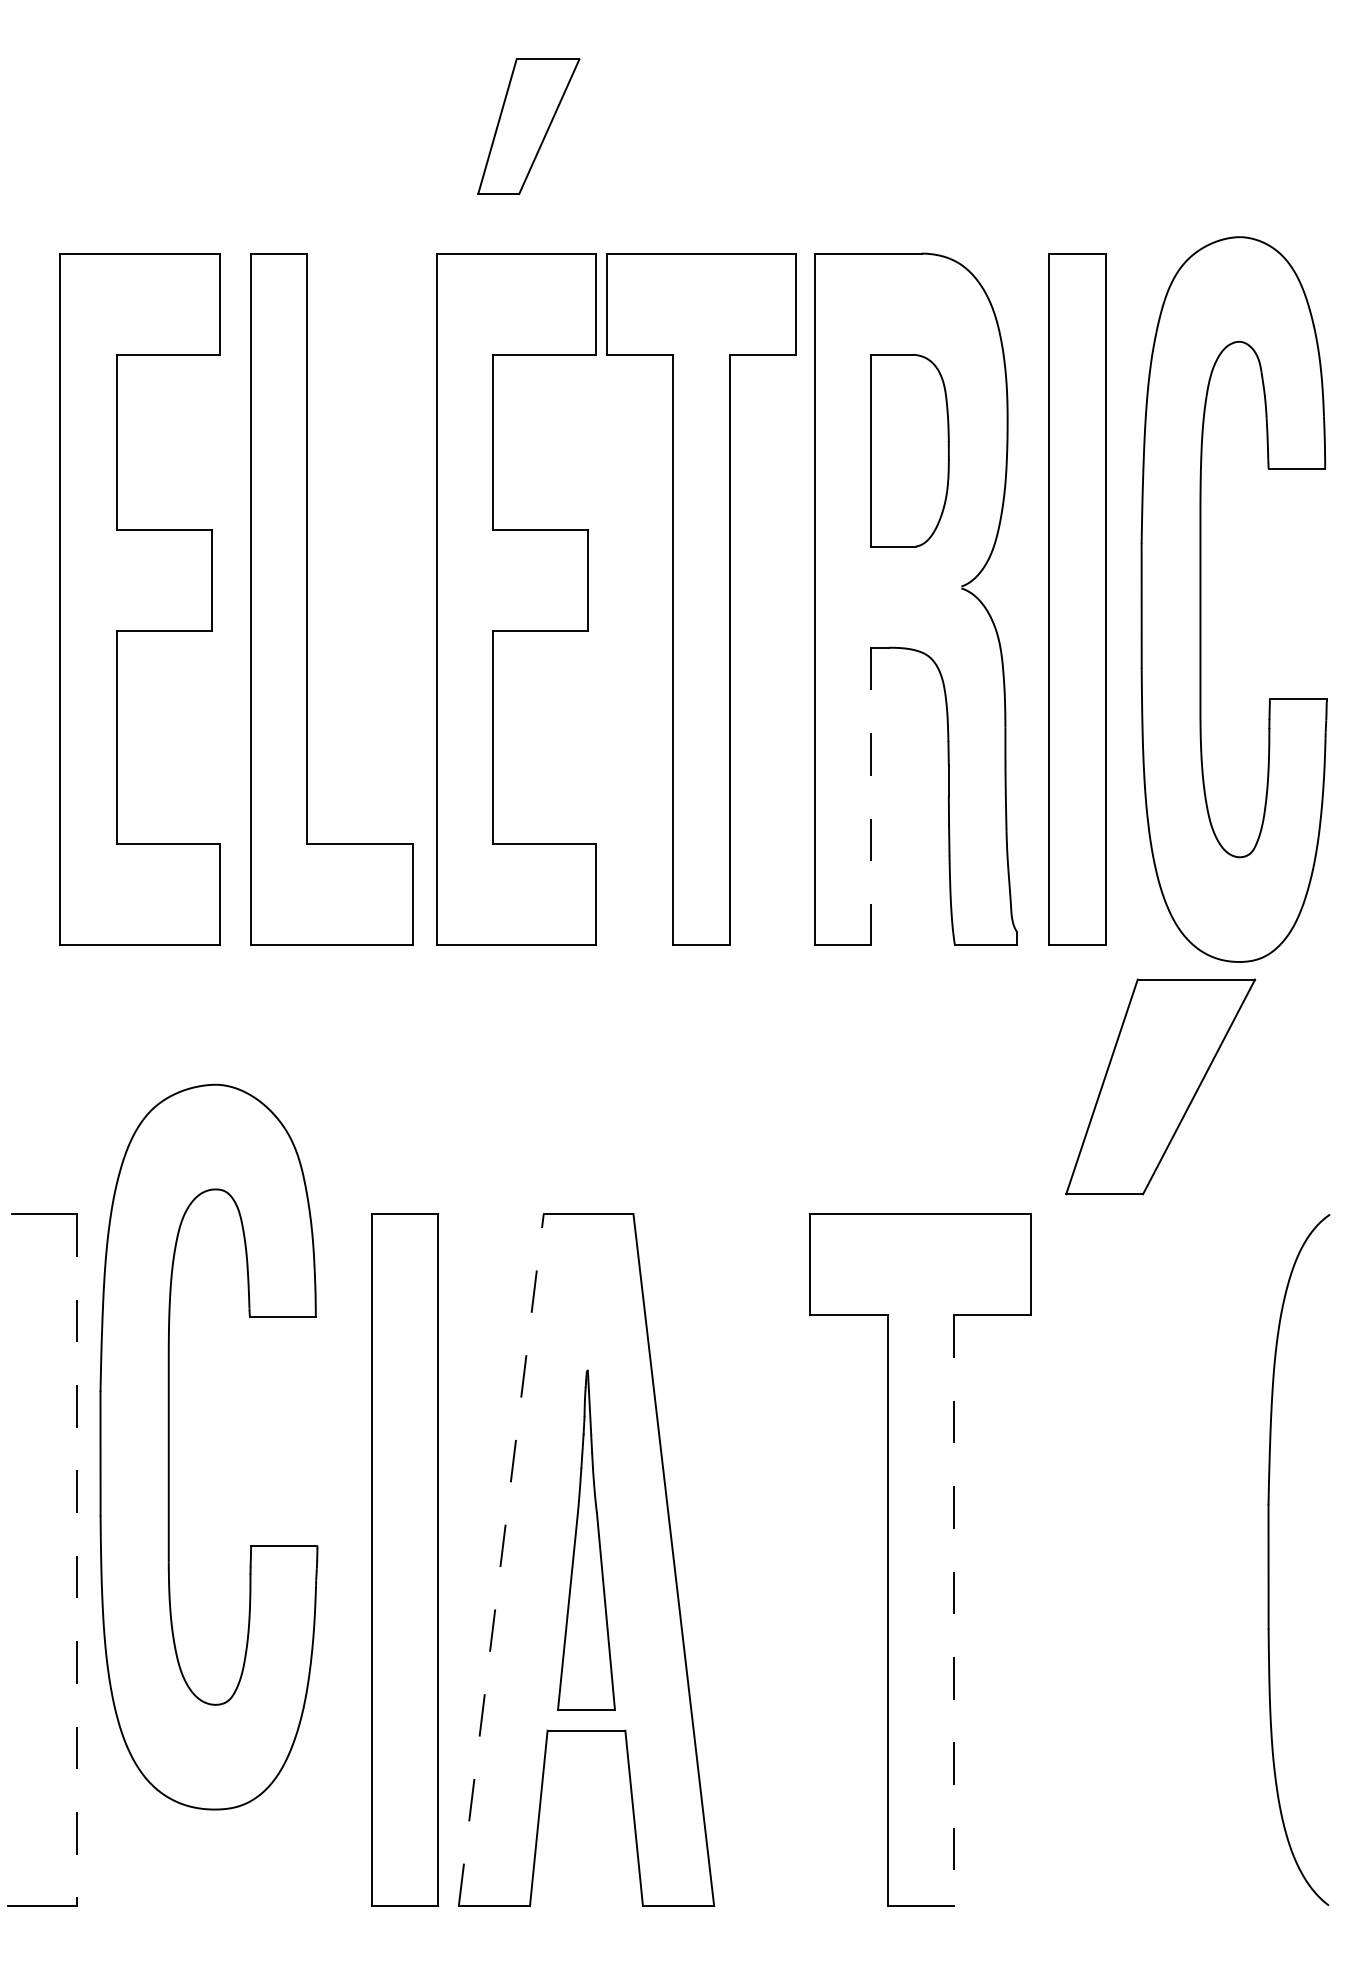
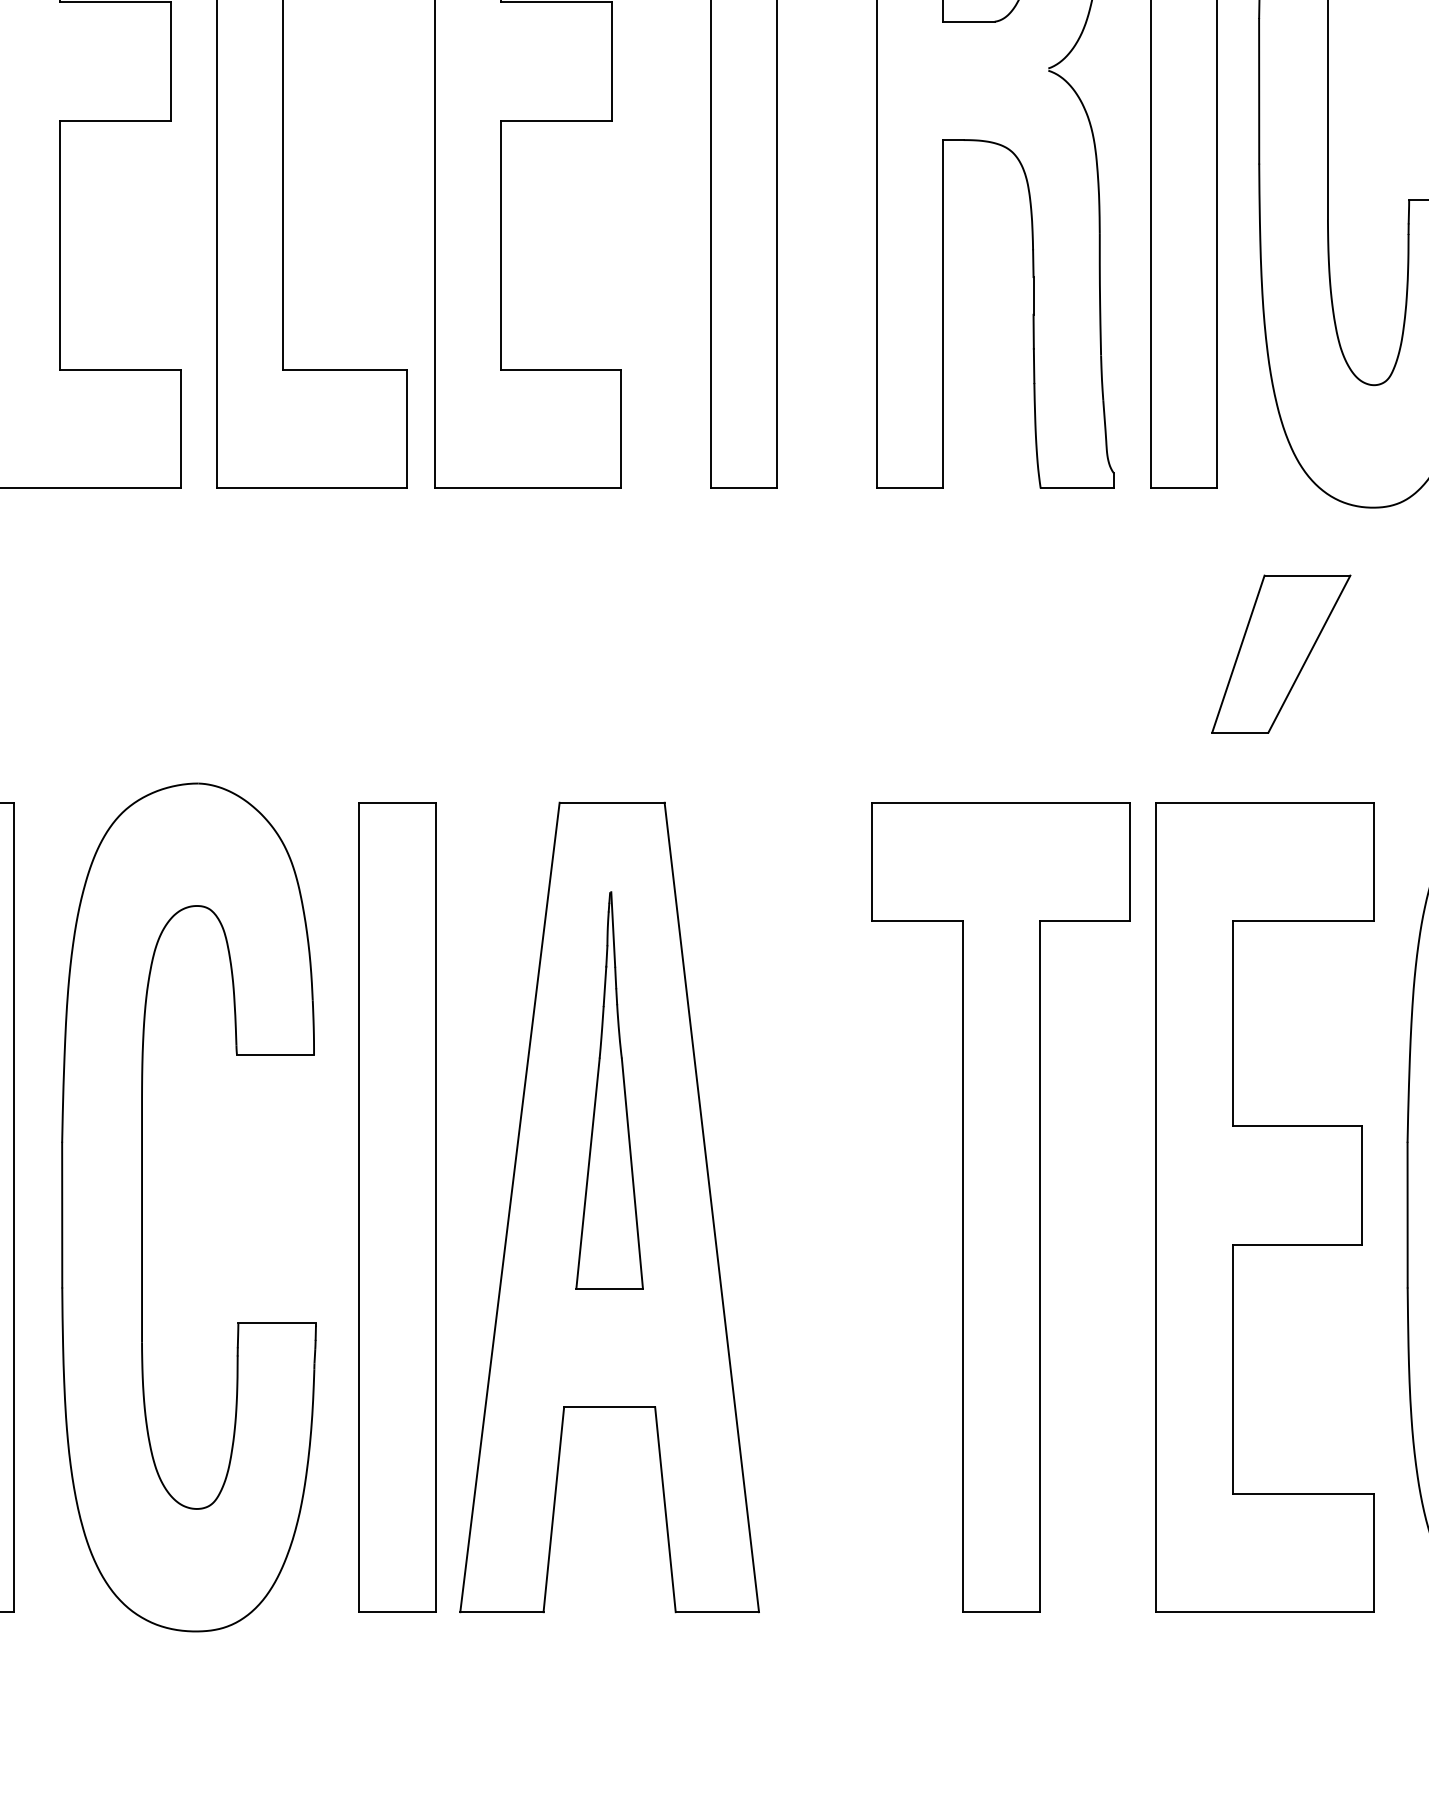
line: (871, 796) -> (943, 314), dashed -> solid
part: (1160, 1087) -> (1281, 654), size x0.62
part: (169, 1446) -> (142, 1206), moved
part: (586, 1539) -> (609, 1089), moved
part: (1145, 1559) -> (1263, 1206), added
line: (77, 1560) -> (14, 1207), dashed -> solid
line: (501, 1560) -> (510, 1207), dashed -> solid
line: (954, 1611) -> (1040, 1267), dashed -> solid

